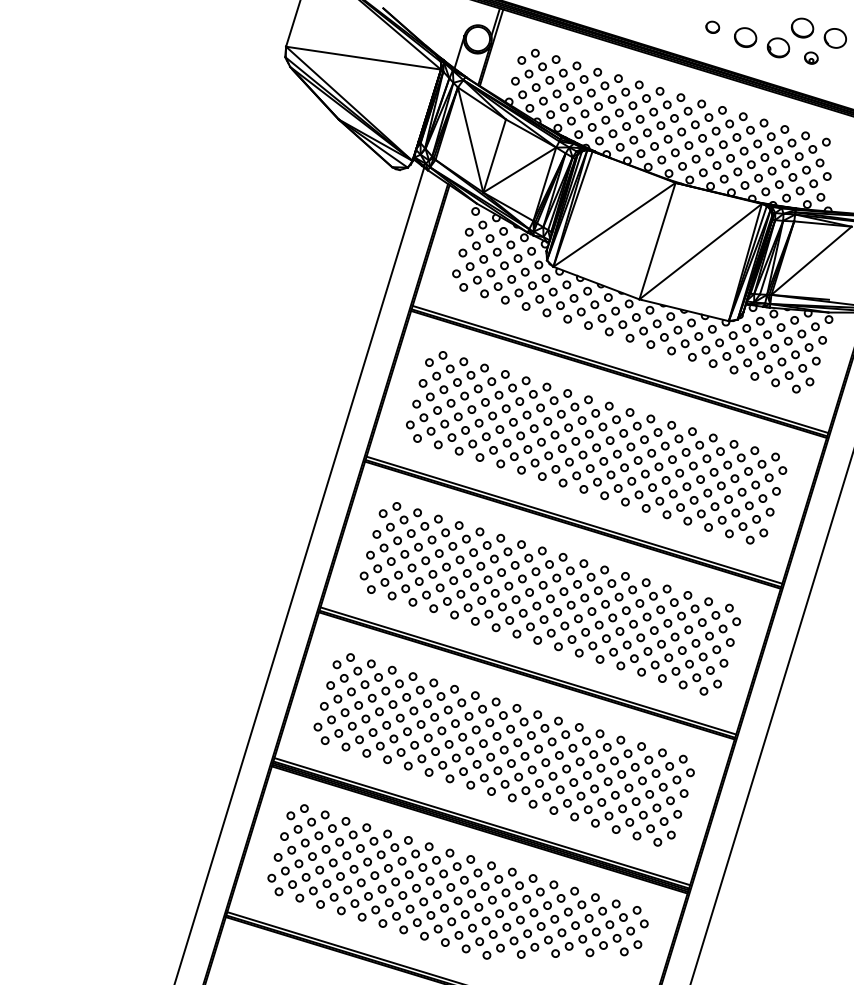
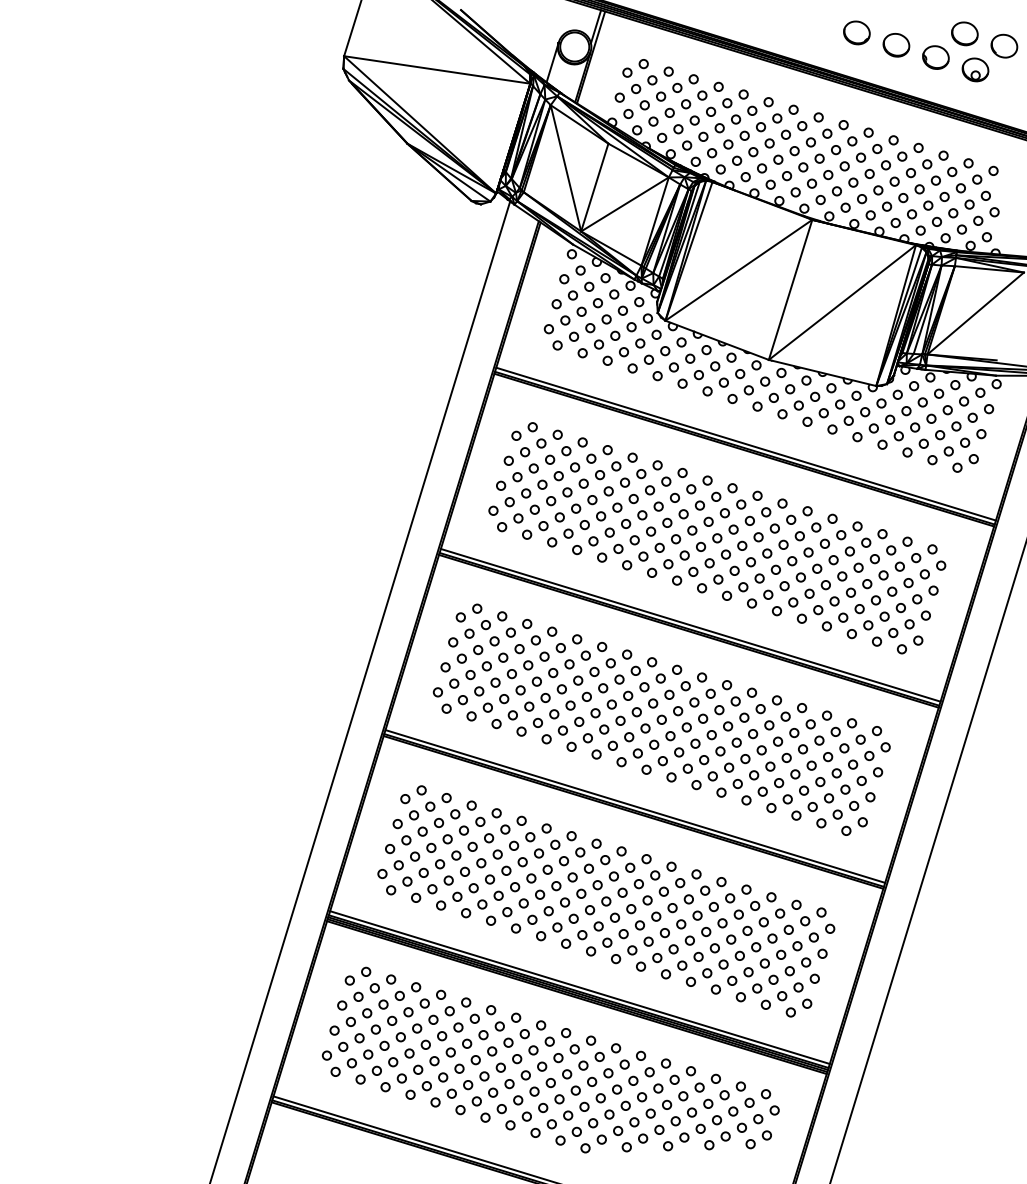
part: (712, 26) -> (856, 32), size x1.67
part: (811, 57) -> (975, 69), size x1.67

